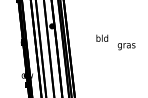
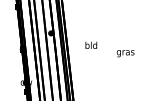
text: (102, 37) -> (91, 44), moved

